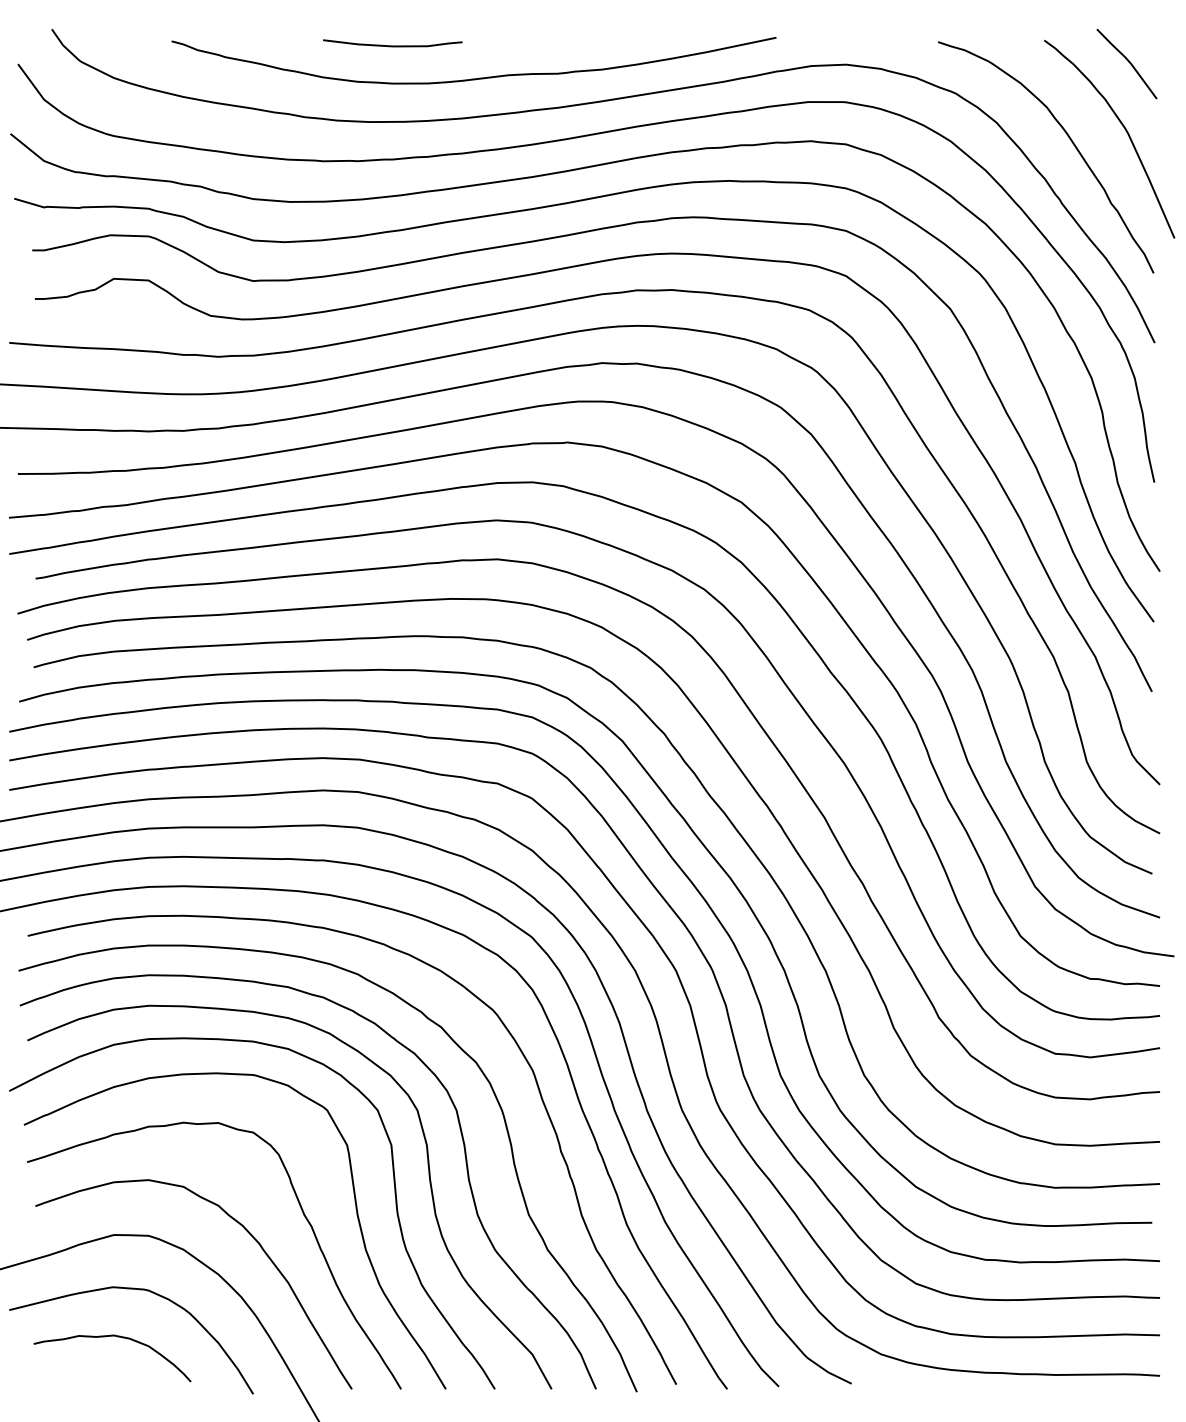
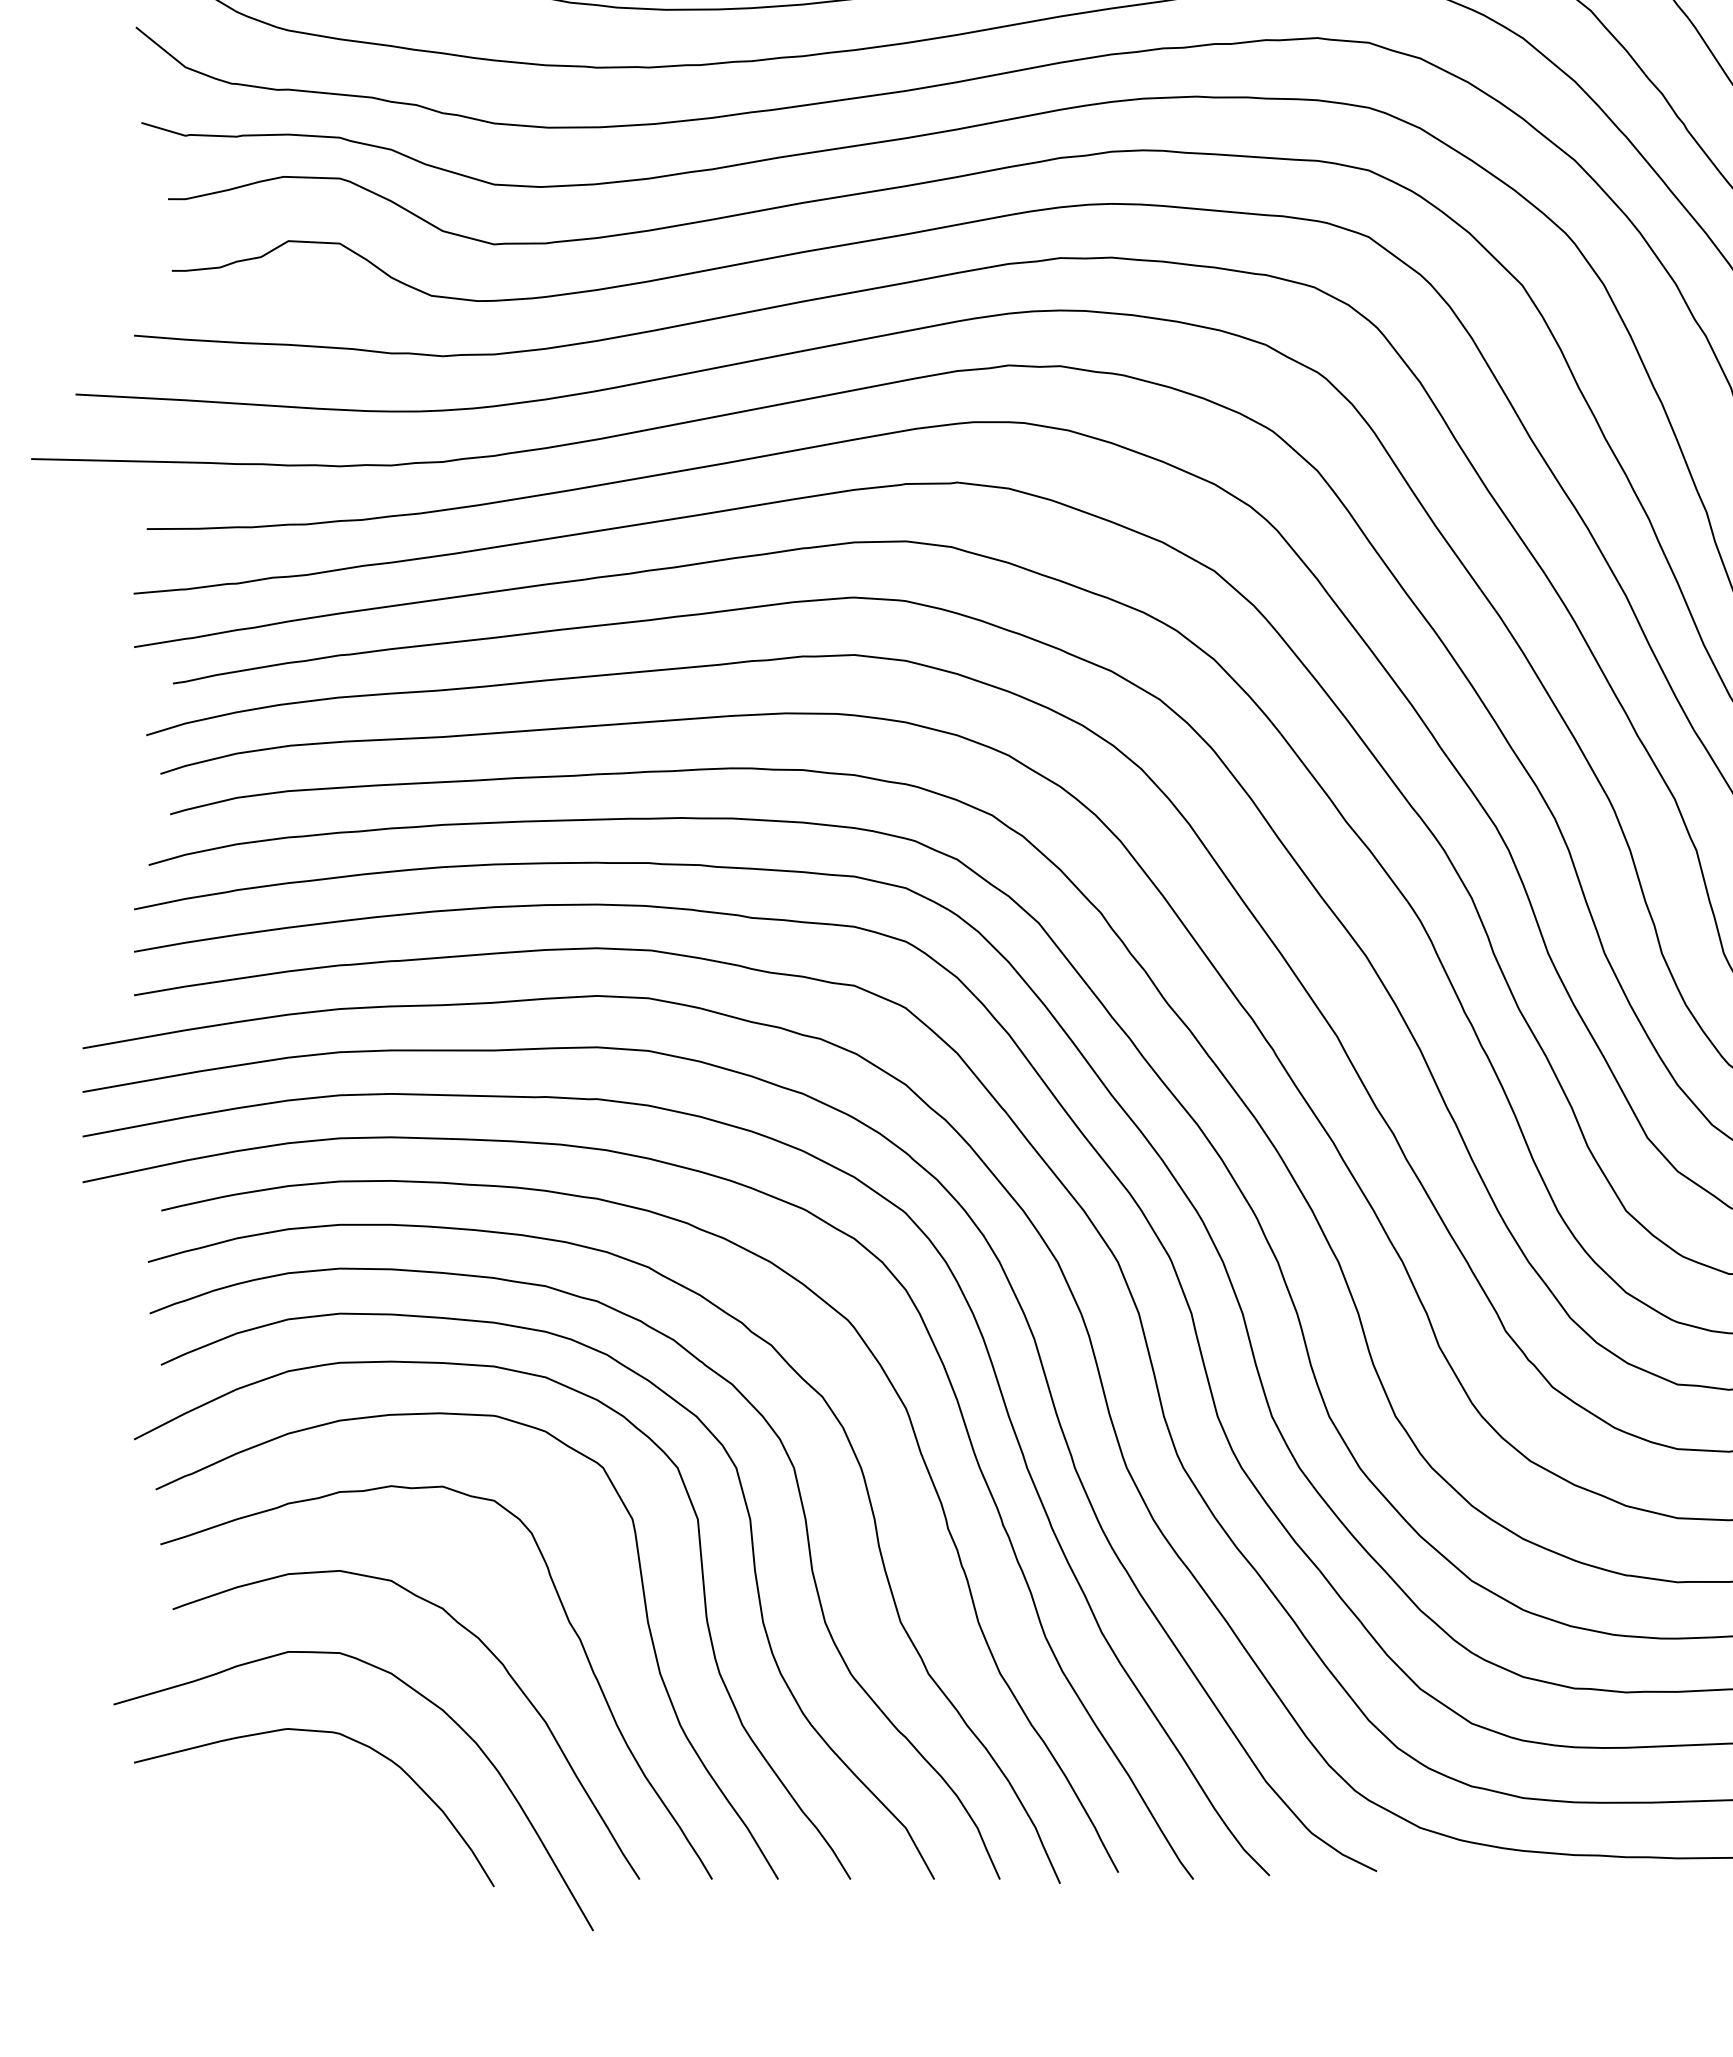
curve: (117, 1337) -> (293, 1803), removed

